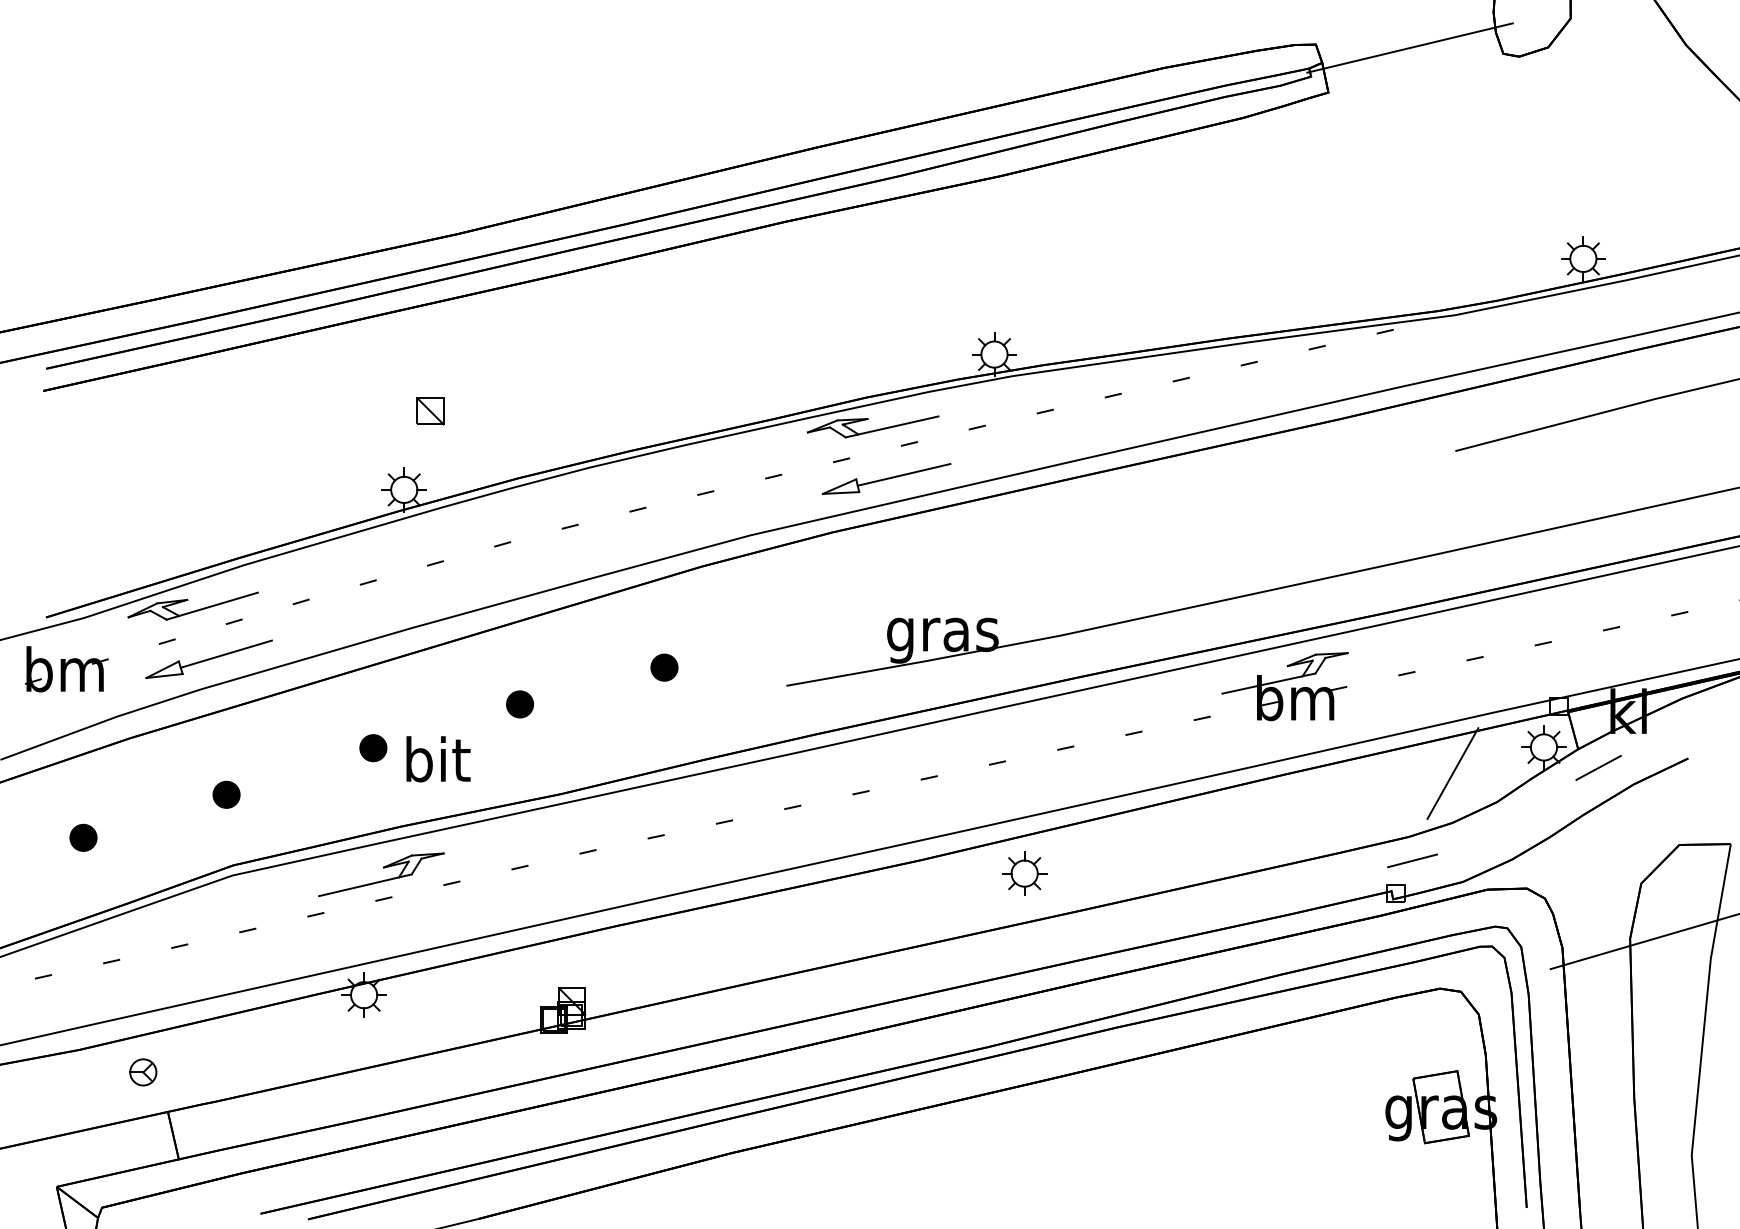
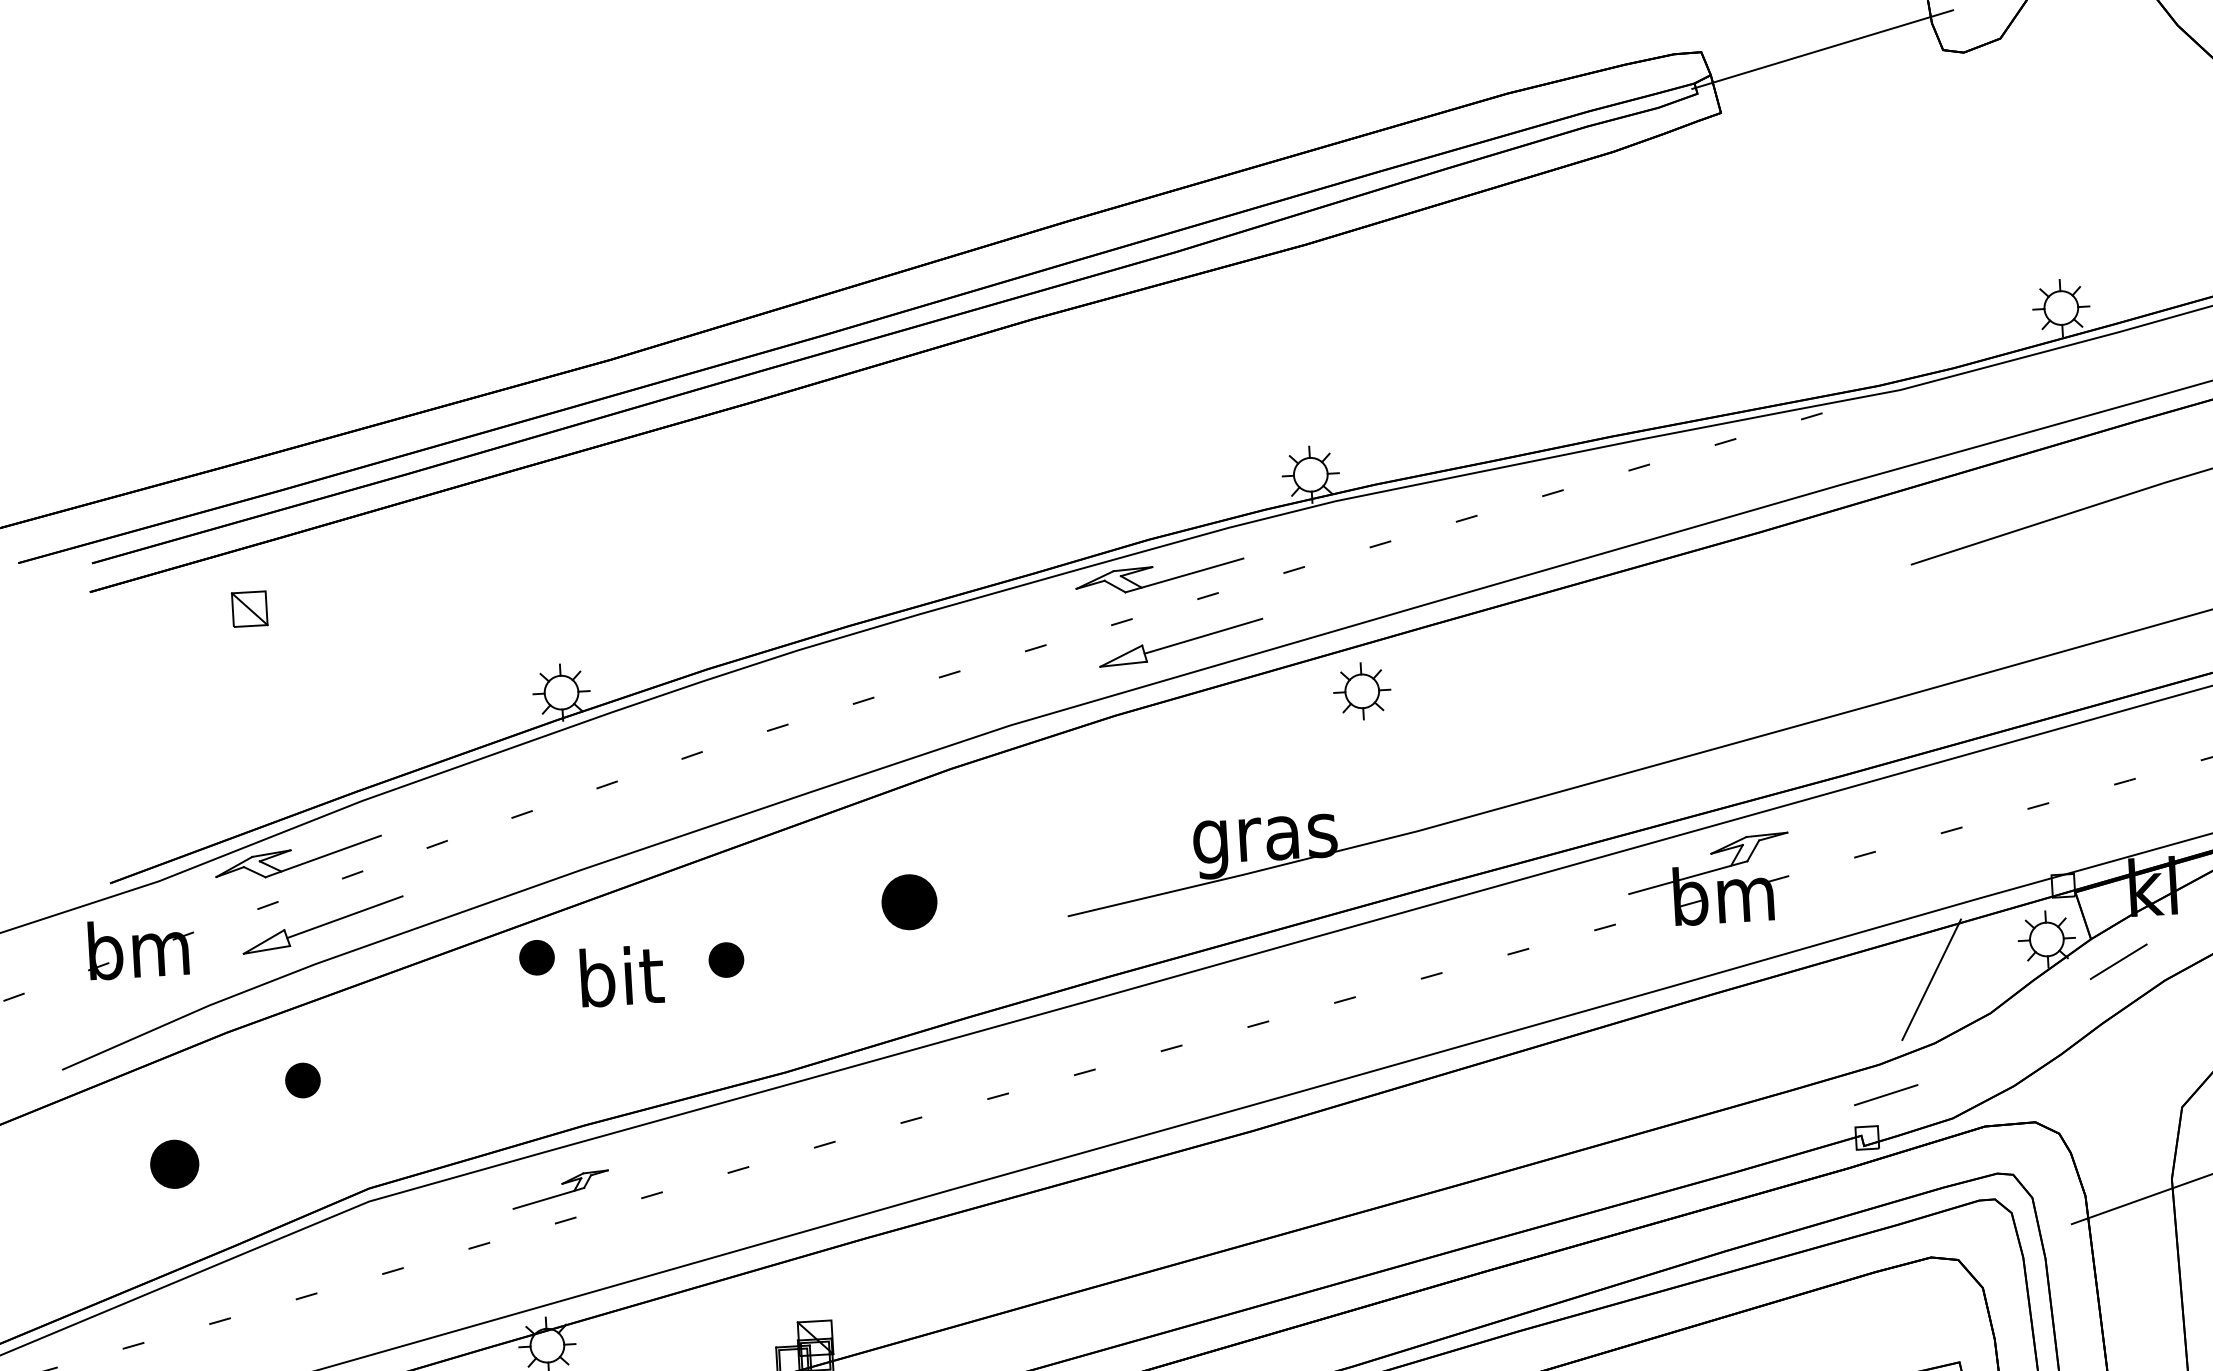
part: (430, 411) -> (249, 609), moved
part: (664, 667) -> (909, 901), size x1.6
part: (373, 748) -> (537, 958), moved
text: (438, 759) -> (622, 976), moved
part: (226, 794) -> (302, 1080), moved
part: (83, 837) -> (174, 1163), size x1.4
part: (1024, 873) -> (1362, 691), moved
part: (381, 874) -> (560, 1189), size x0.6

